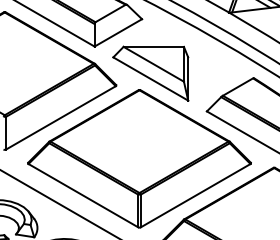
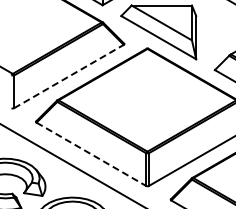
line: (61, 117) -> (69, 76), solid -> dashed
line: (83, 195) -> (91, 154), solid -> dashed

